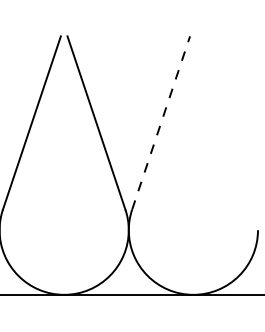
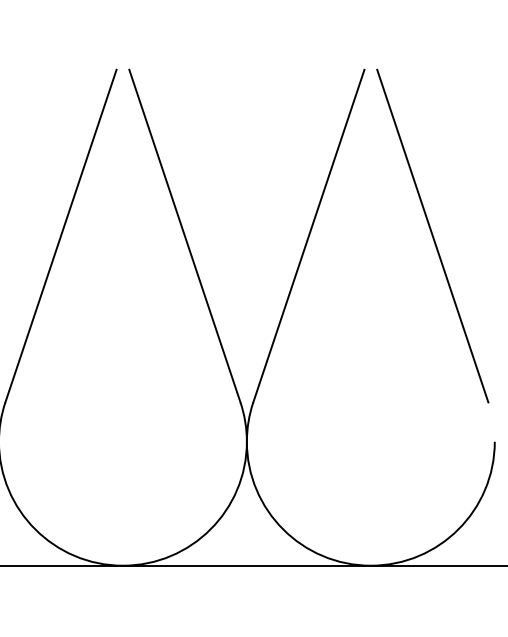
line: (161, 122) -> (309, 235), dashed -> solid
line: (225, 122) -> (432, 235), added

